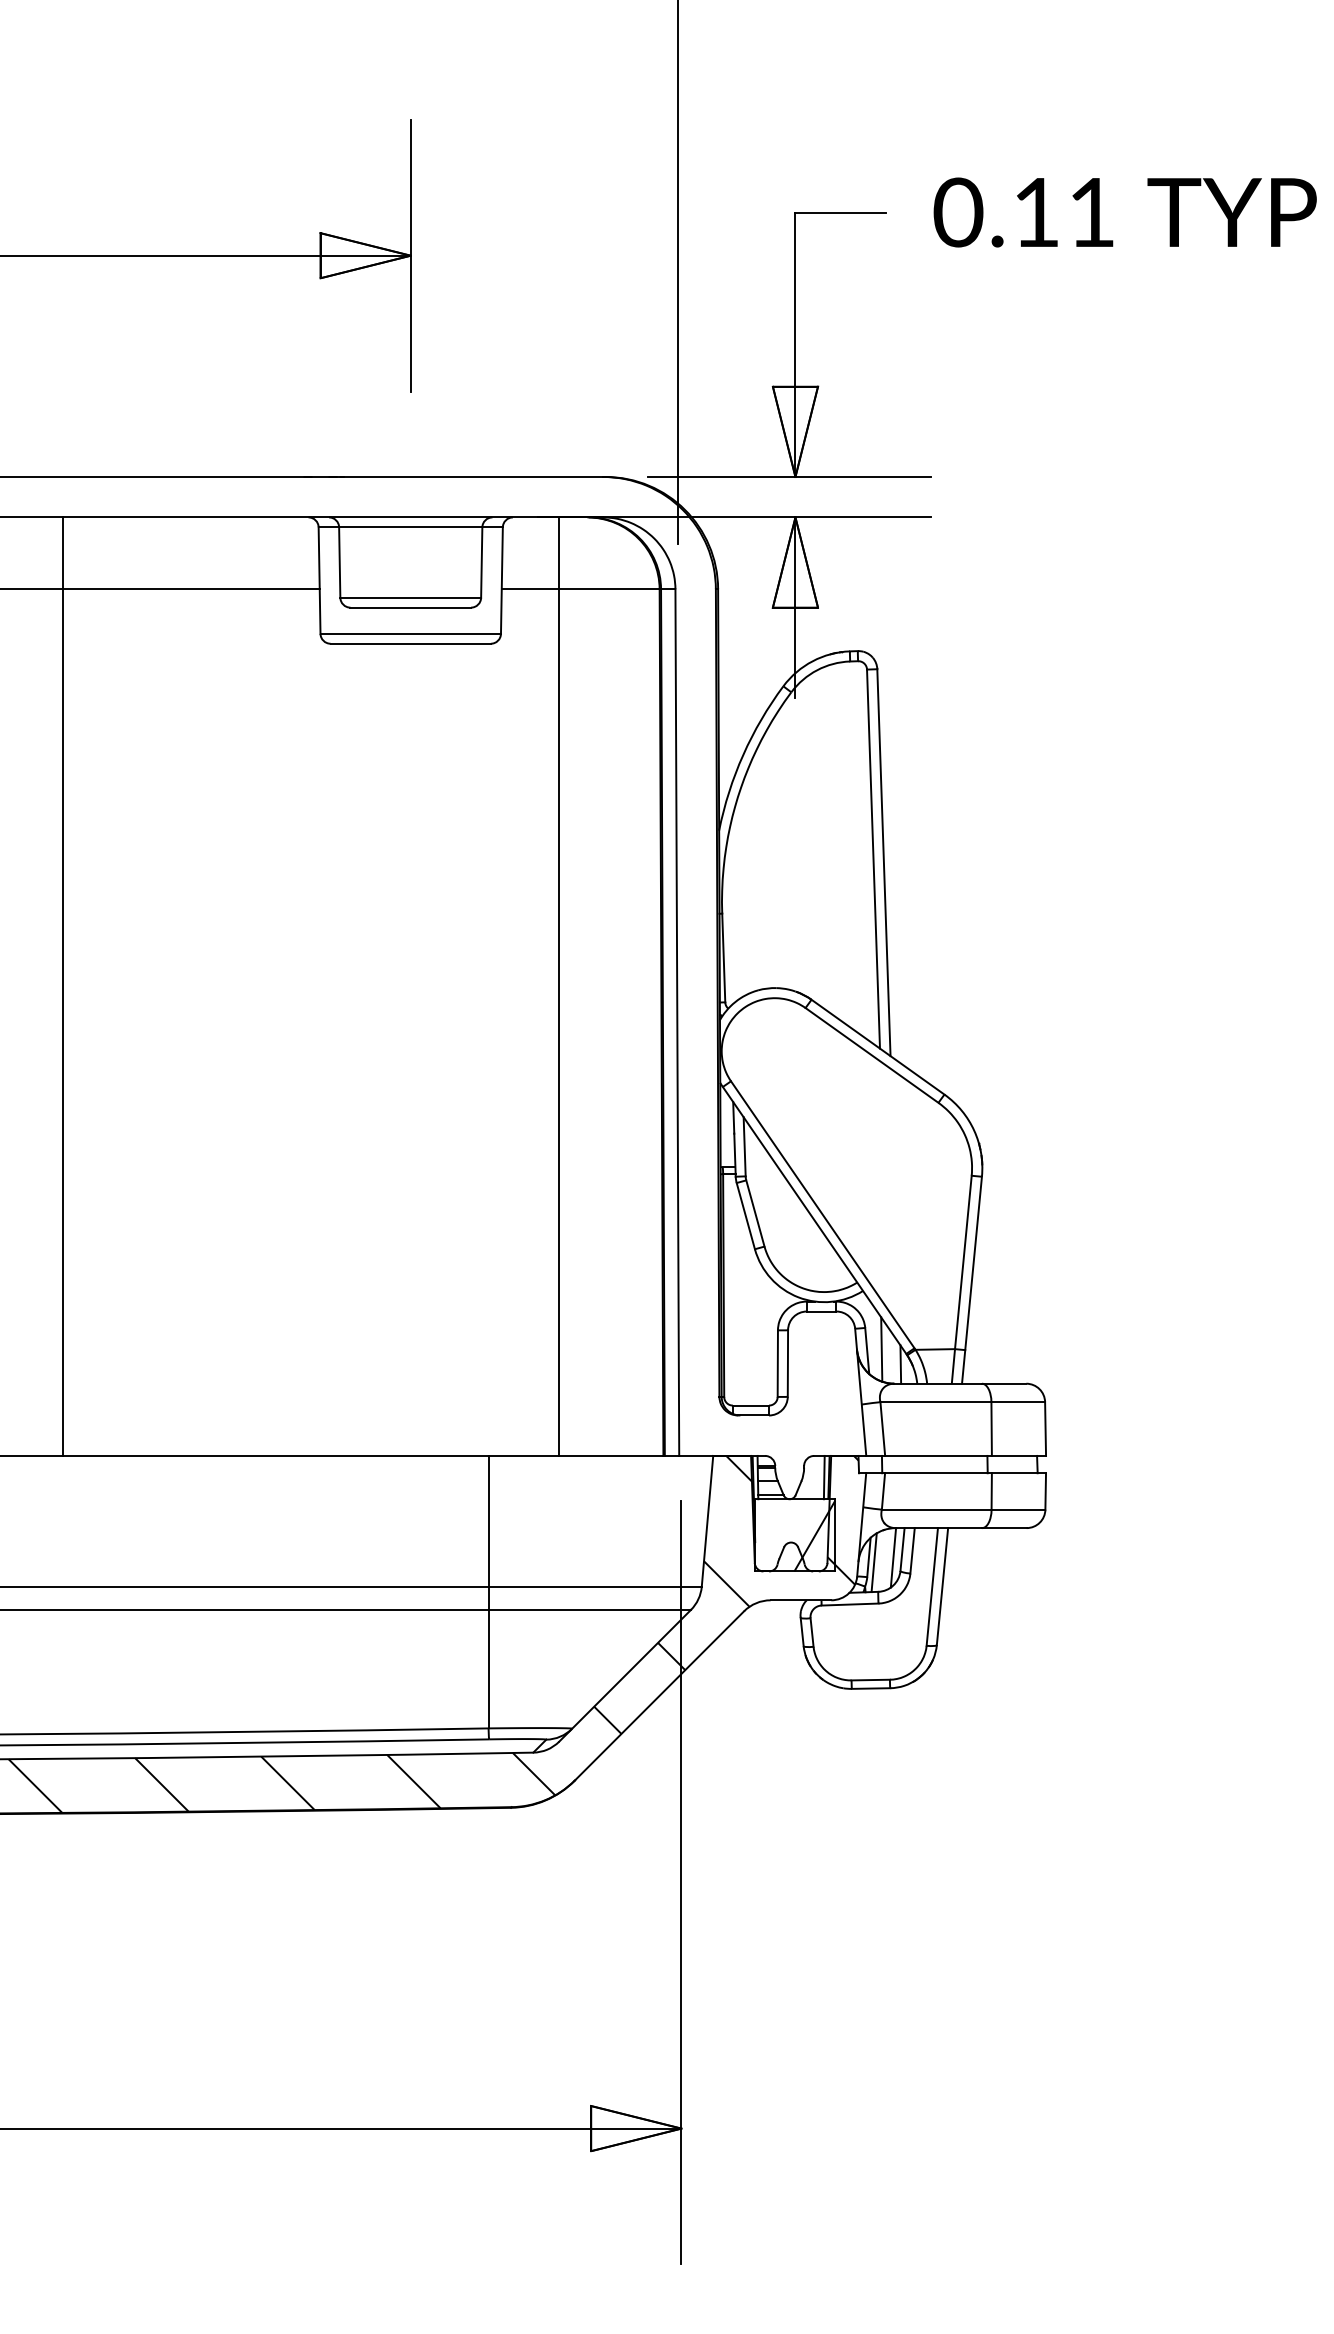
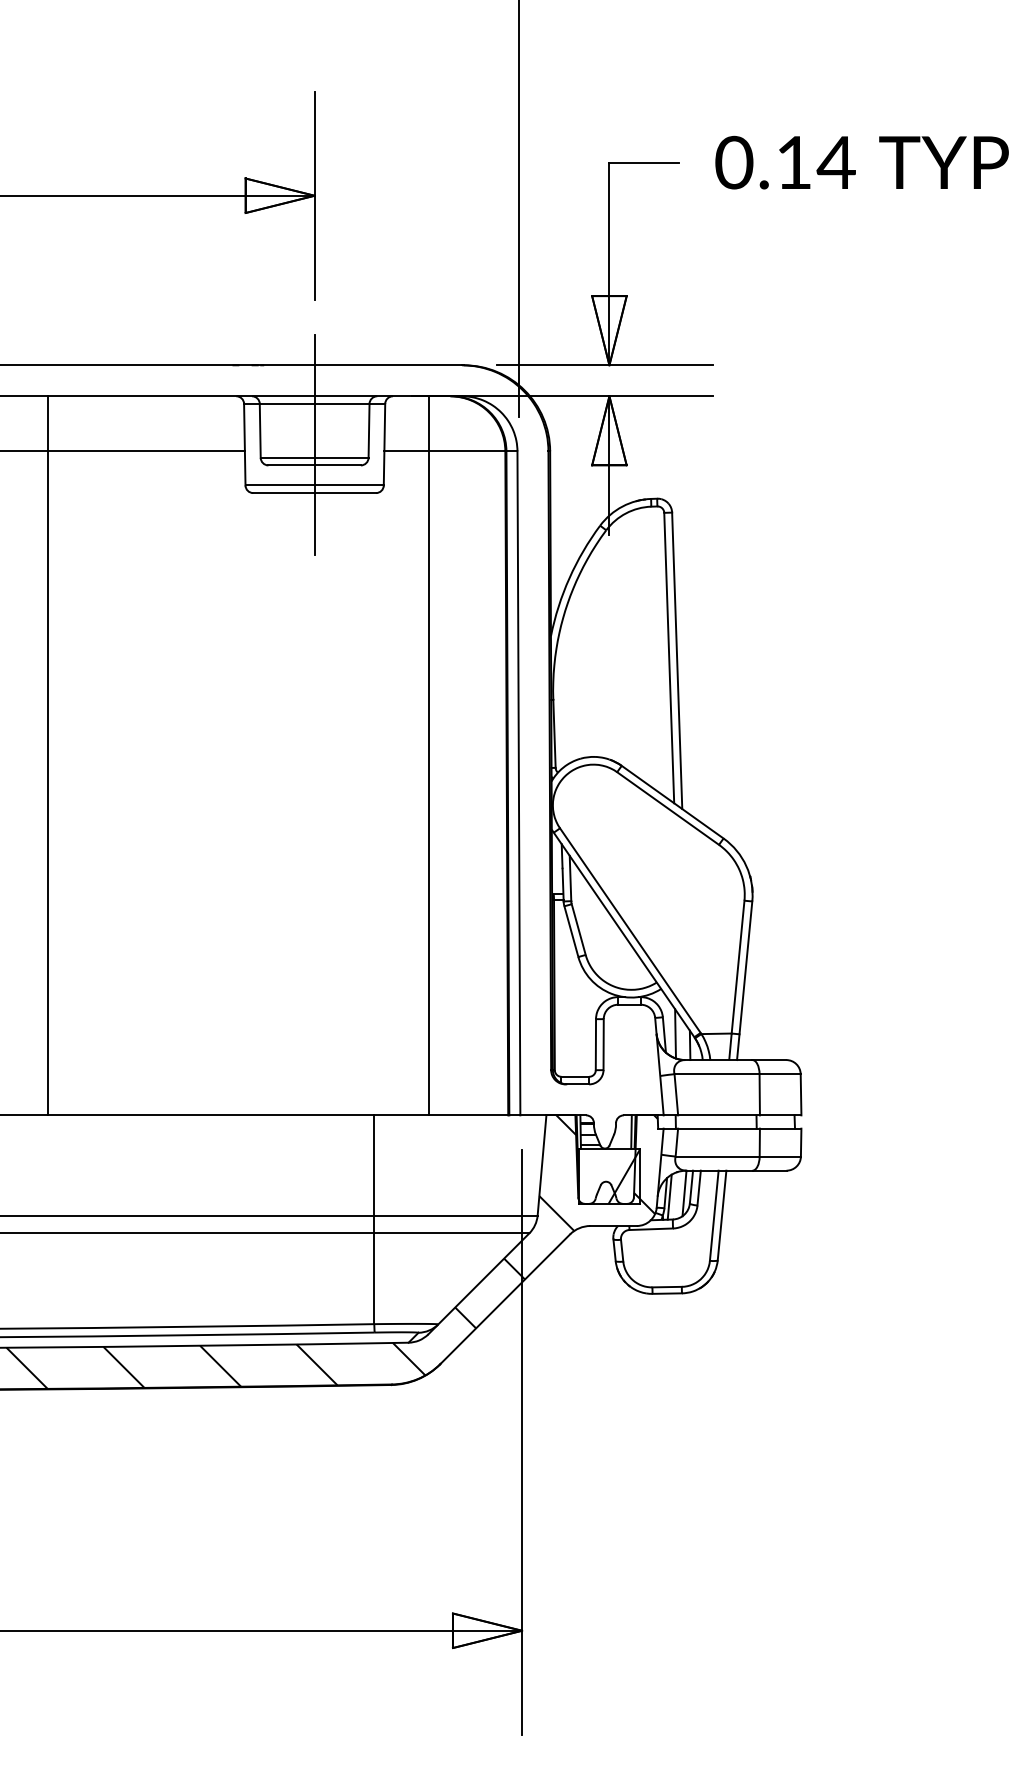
text: (1091, 212) -> (836, 162), 0.11 -> 0.14
line: (410, 580) -> (314, 444), added

